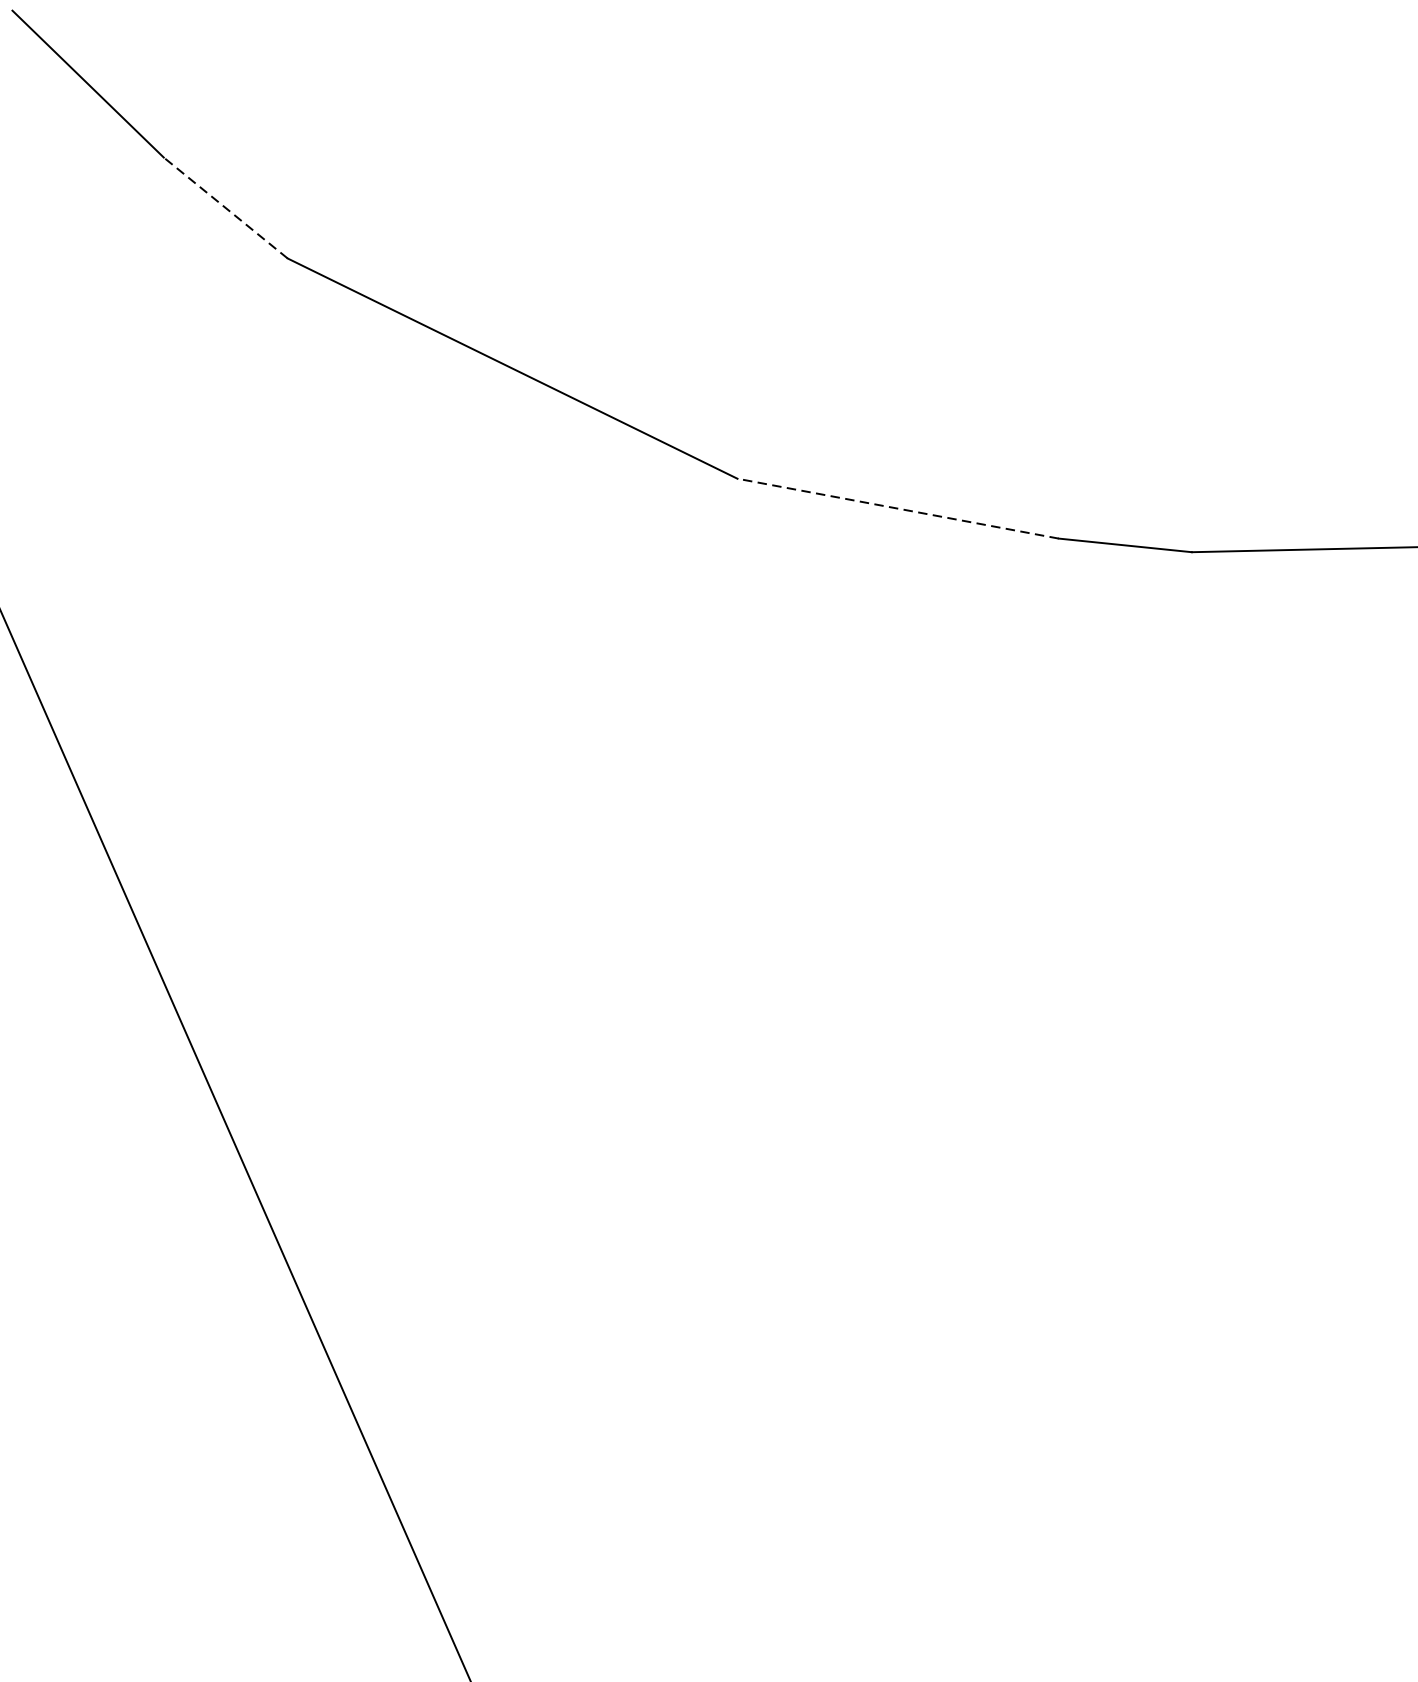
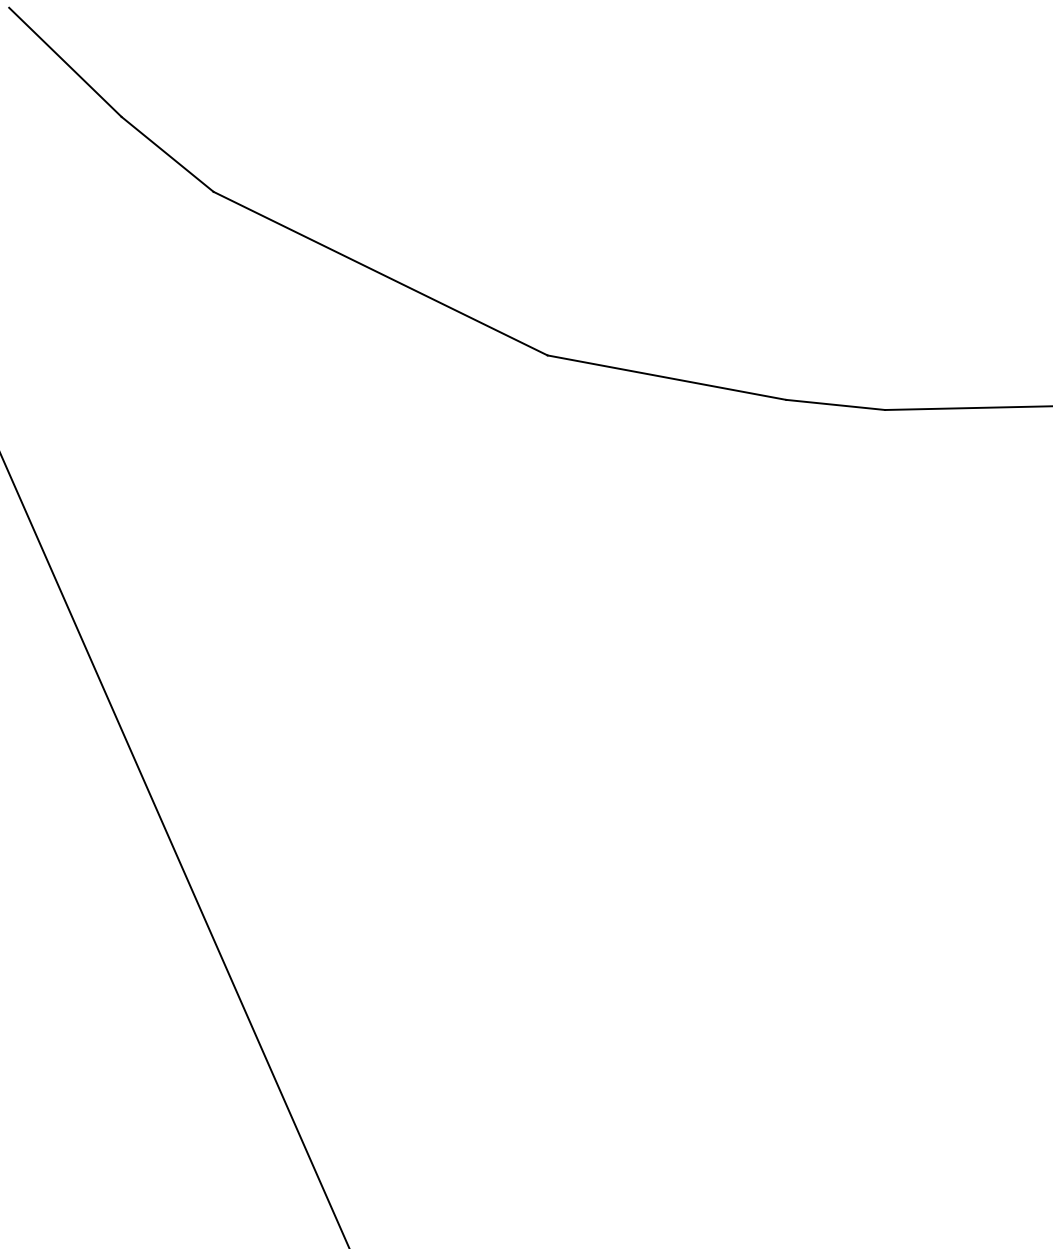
line: (225, 208) -> (167, 154), dashed -> solid
line: (897, 508) -> (666, 377), dashed -> solid

